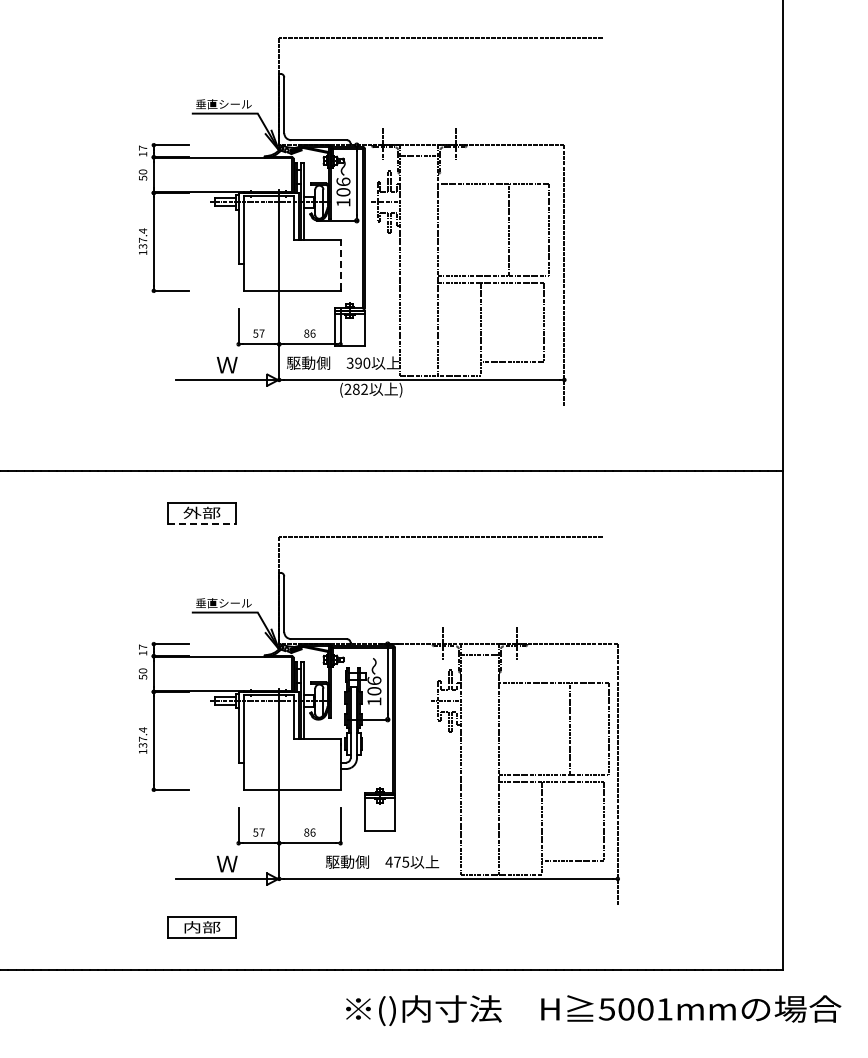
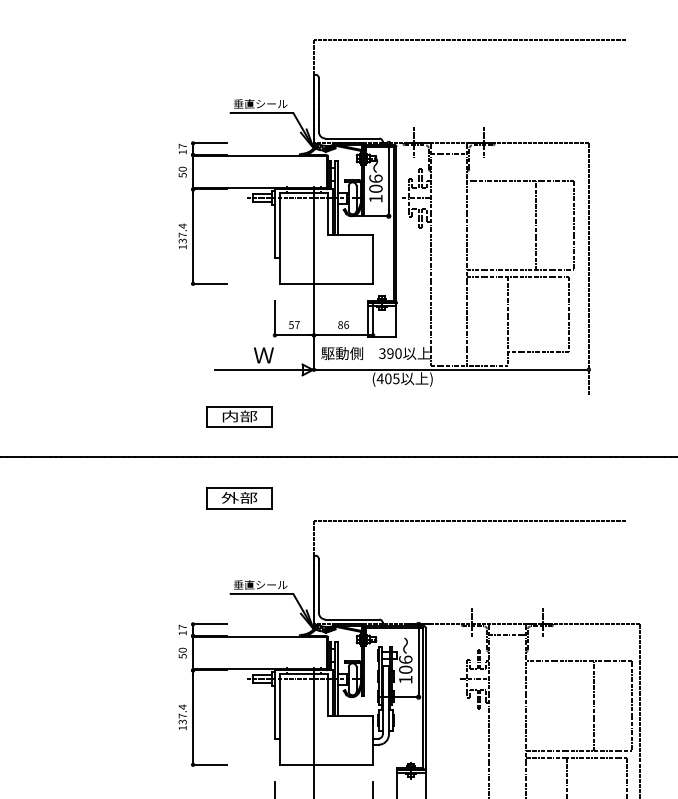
line: (340, 264) -> (373, 258), dashed -> solid
text: (355, 389) -> (387, 378), (282 -> (405
part: (201, 428) -> (239, 416), added
line: (202, 524) -> (240, 509), dashed -> solid

